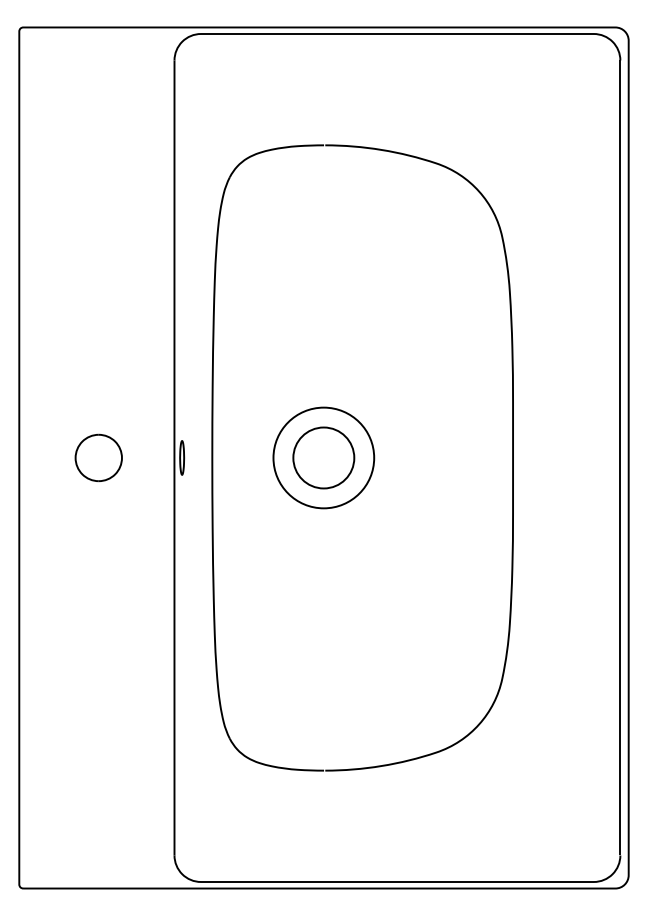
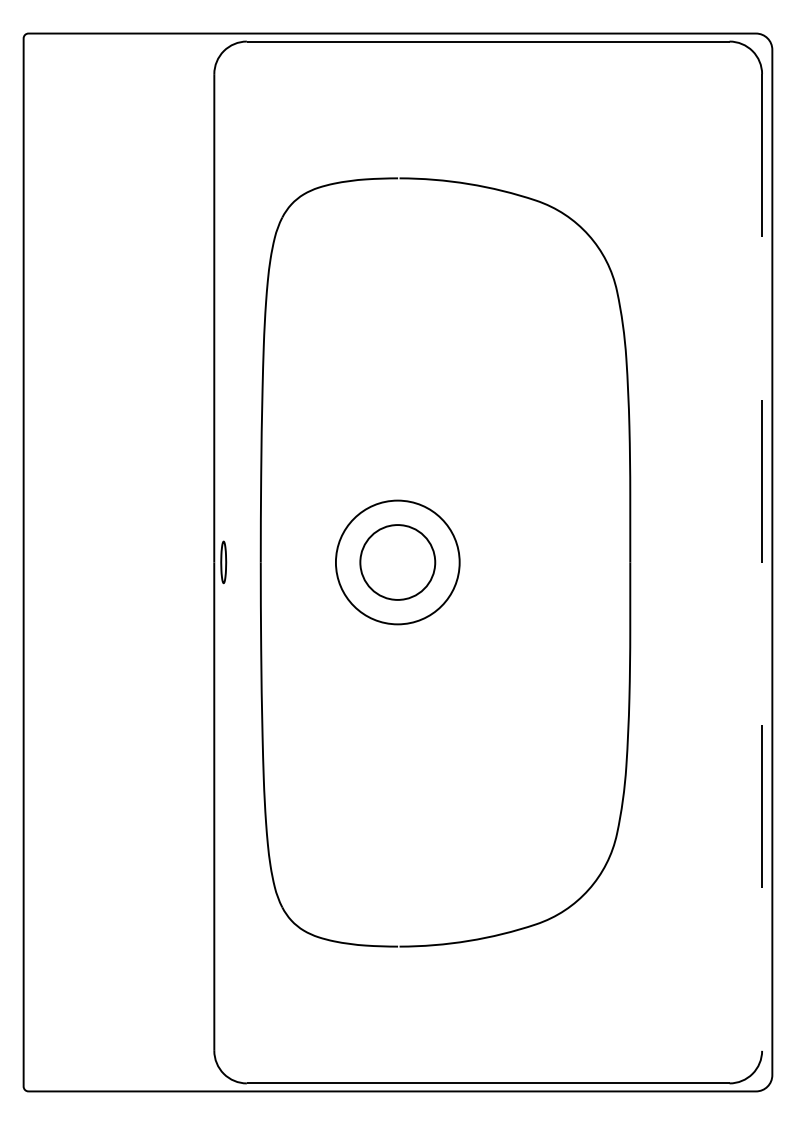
part: (98, 457) -> (120, 561), removed
line: (620, 458) -> (762, 563), solid -> dashed

